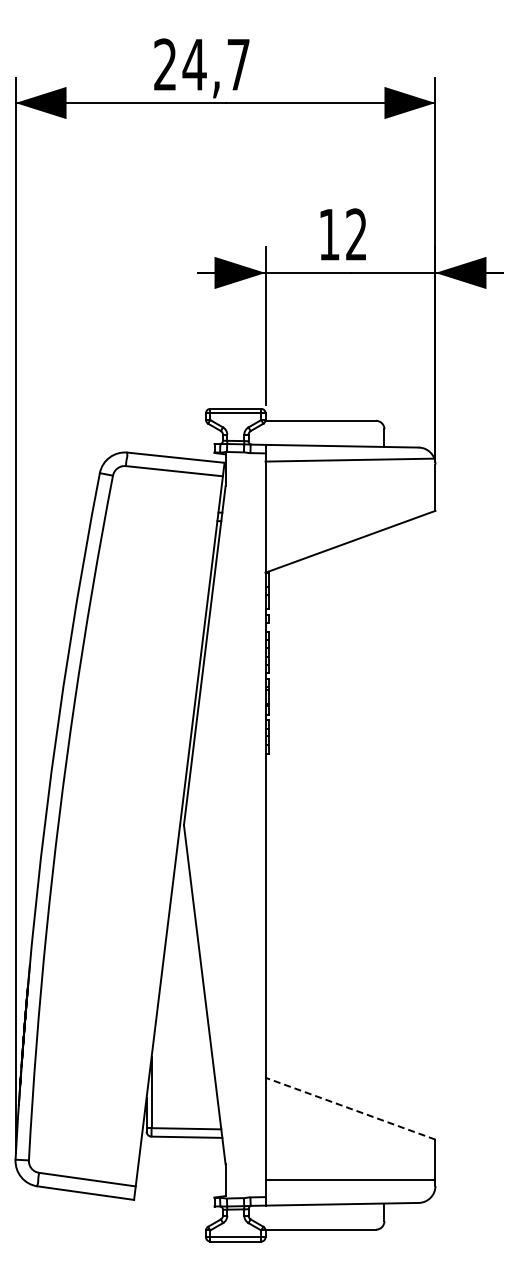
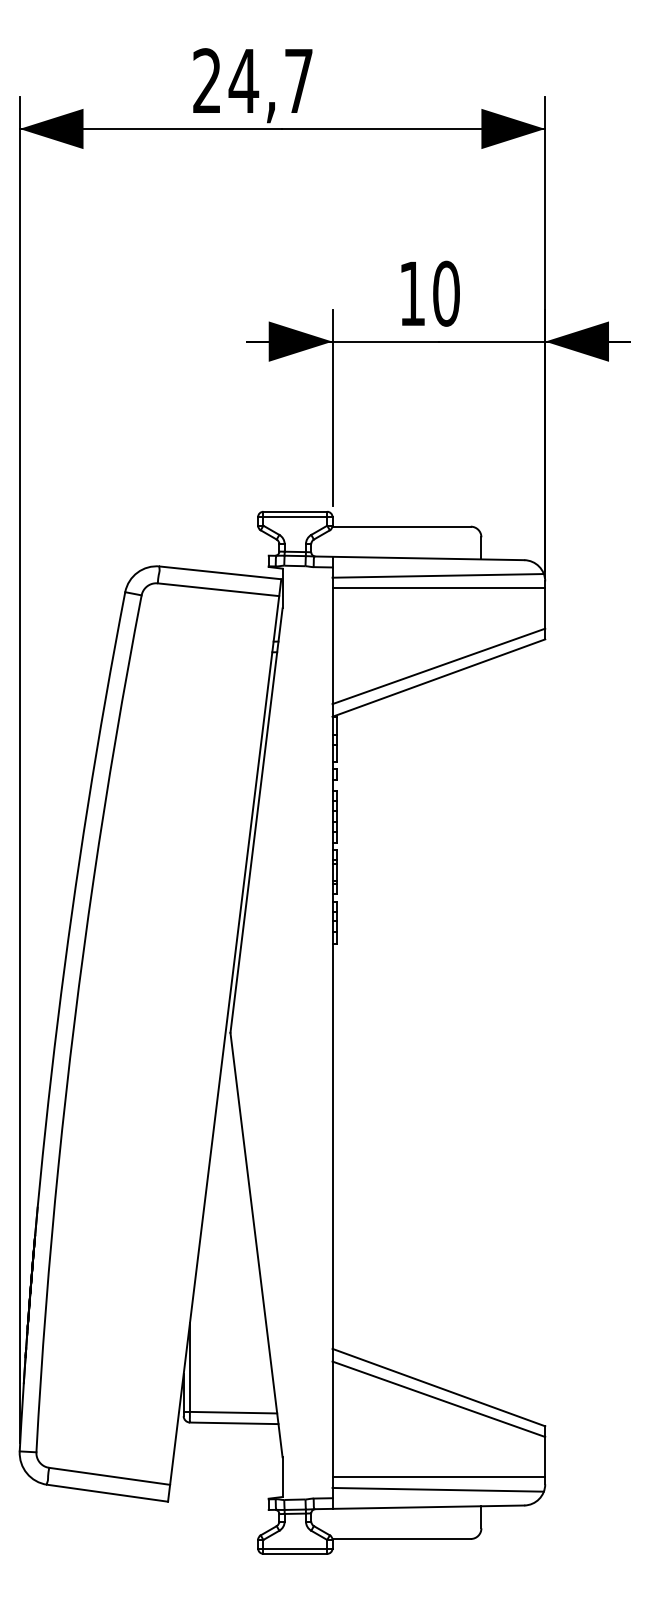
text: (356, 234) -> (446, 293), 12 -> 10
line: (350, 470) -> (438, 588), added
line: (350, 532) -> (438, 666), added
line: (350, 1108) -> (438, 1387), dashed -> solid
line: (350, 1117) -> (438, 1398), added
line: (349, 1189) -> (437, 1488), added

